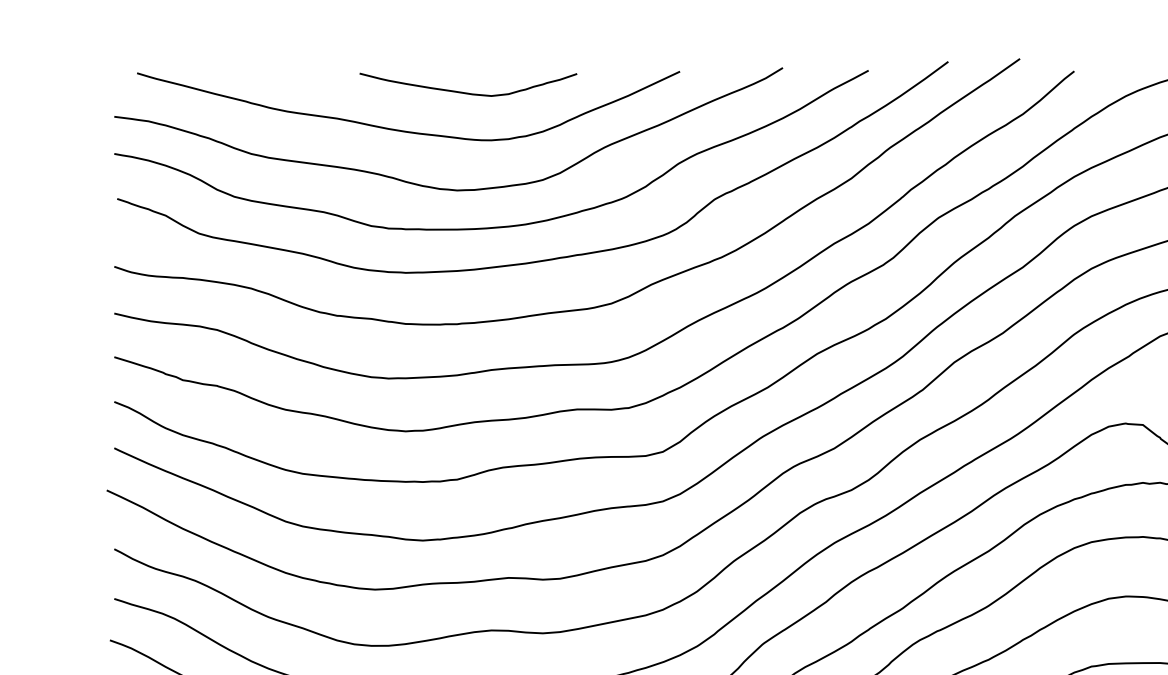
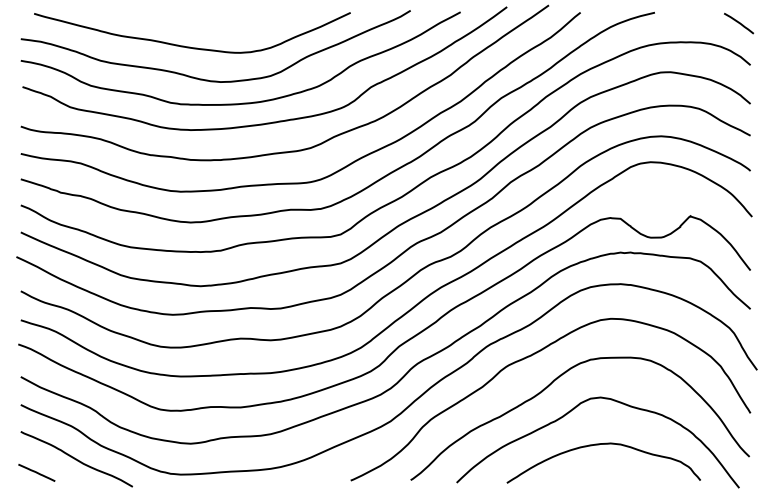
curve: (467, 91) -> (226, 24), removed

